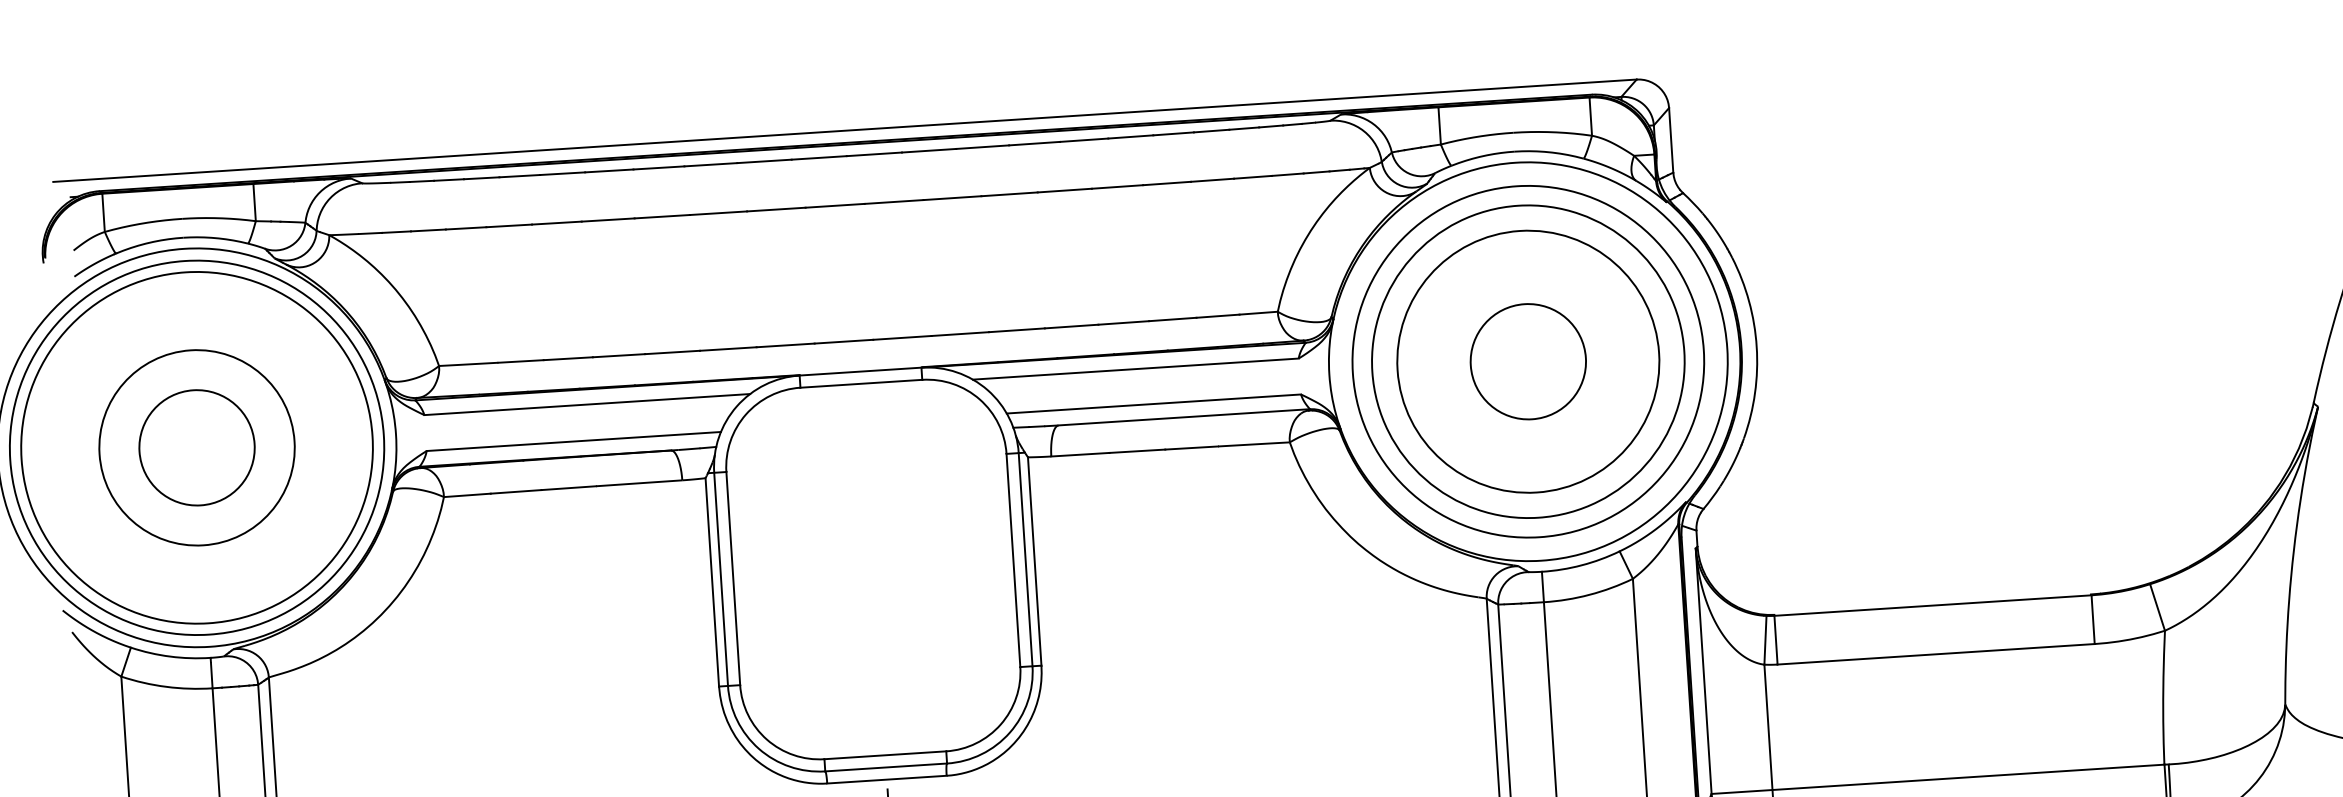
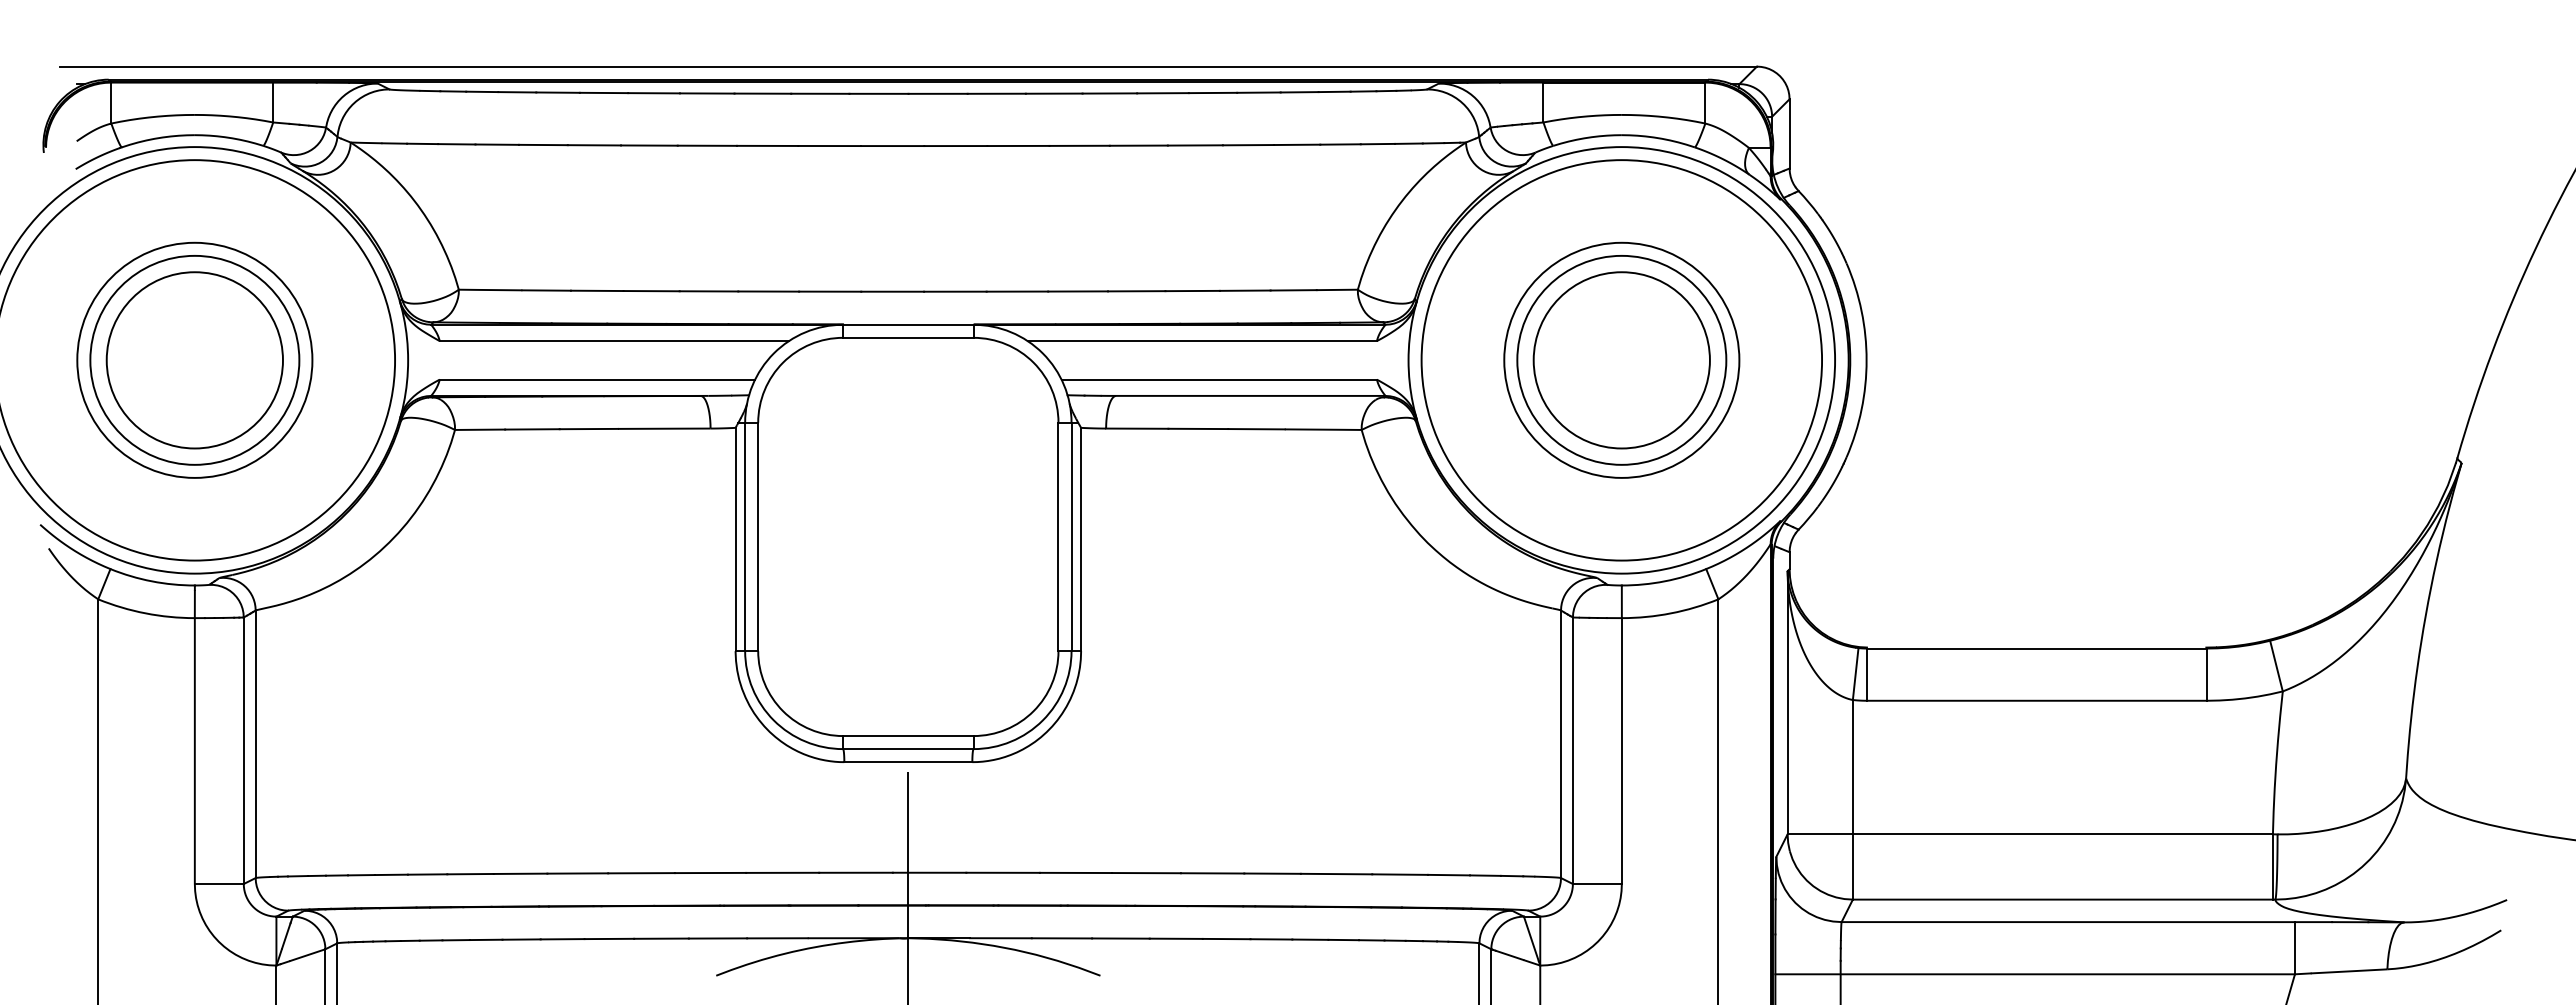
circle: (1527, 360) -> (1621, 359), size x0.62
circle: (1527, 360) -> (1621, 359), size x0.62
circle: (1528, 361) -> (1621, 360), size x1.43
circle: (1528, 361) -> (1621, 360), size x1.43
circle: (196, 447) -> (194, 359), size x0.62
circle: (196, 447) -> (194, 360), size x1.43

